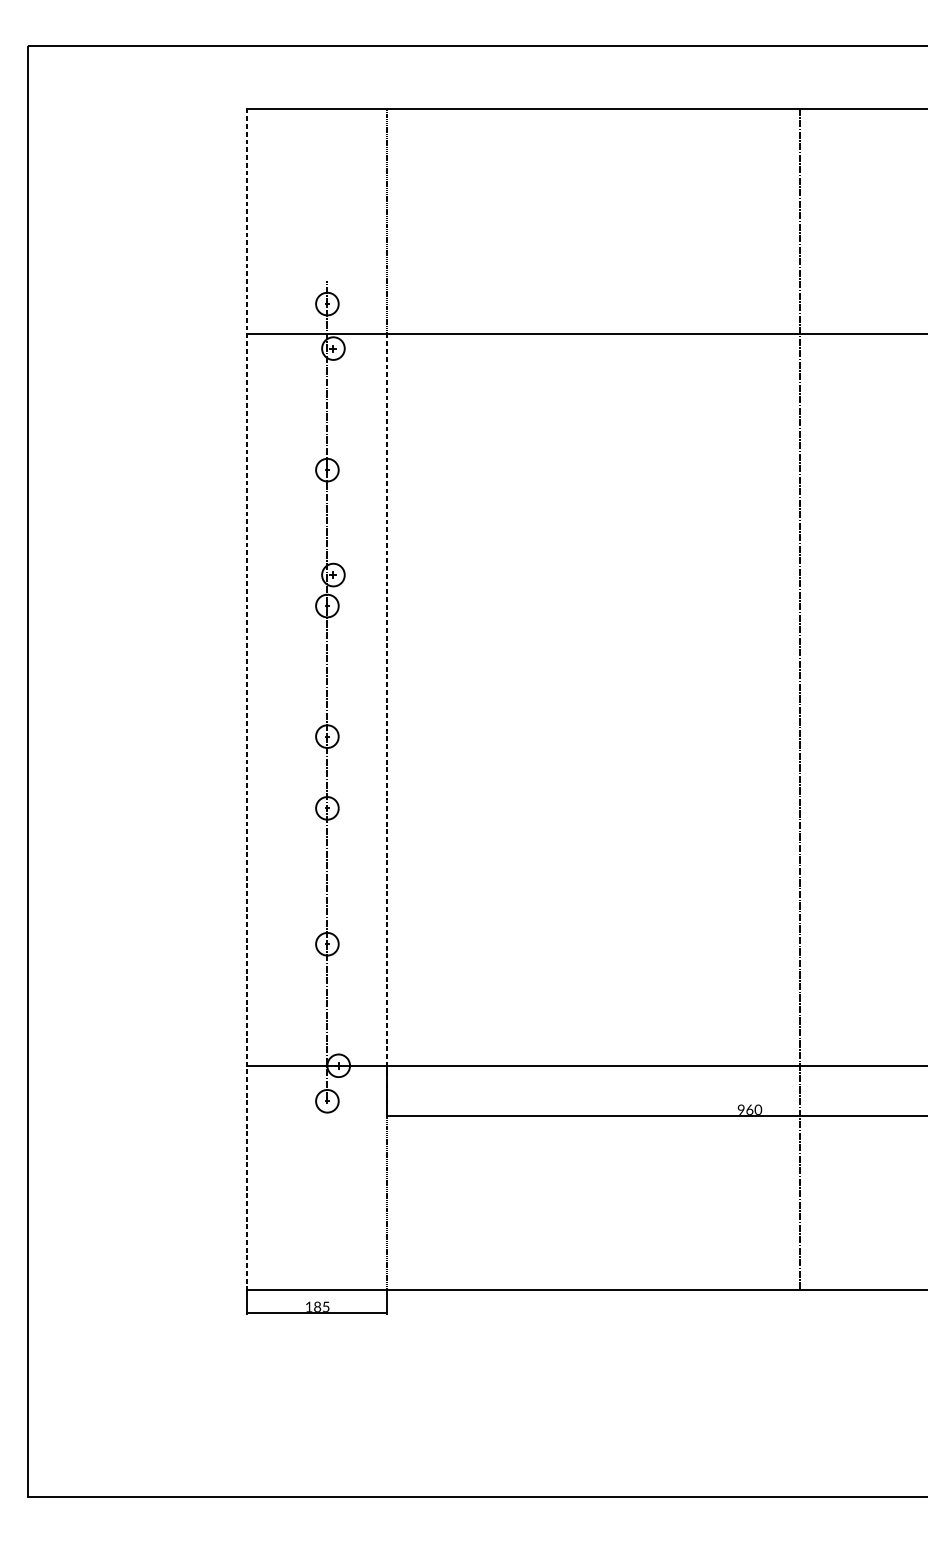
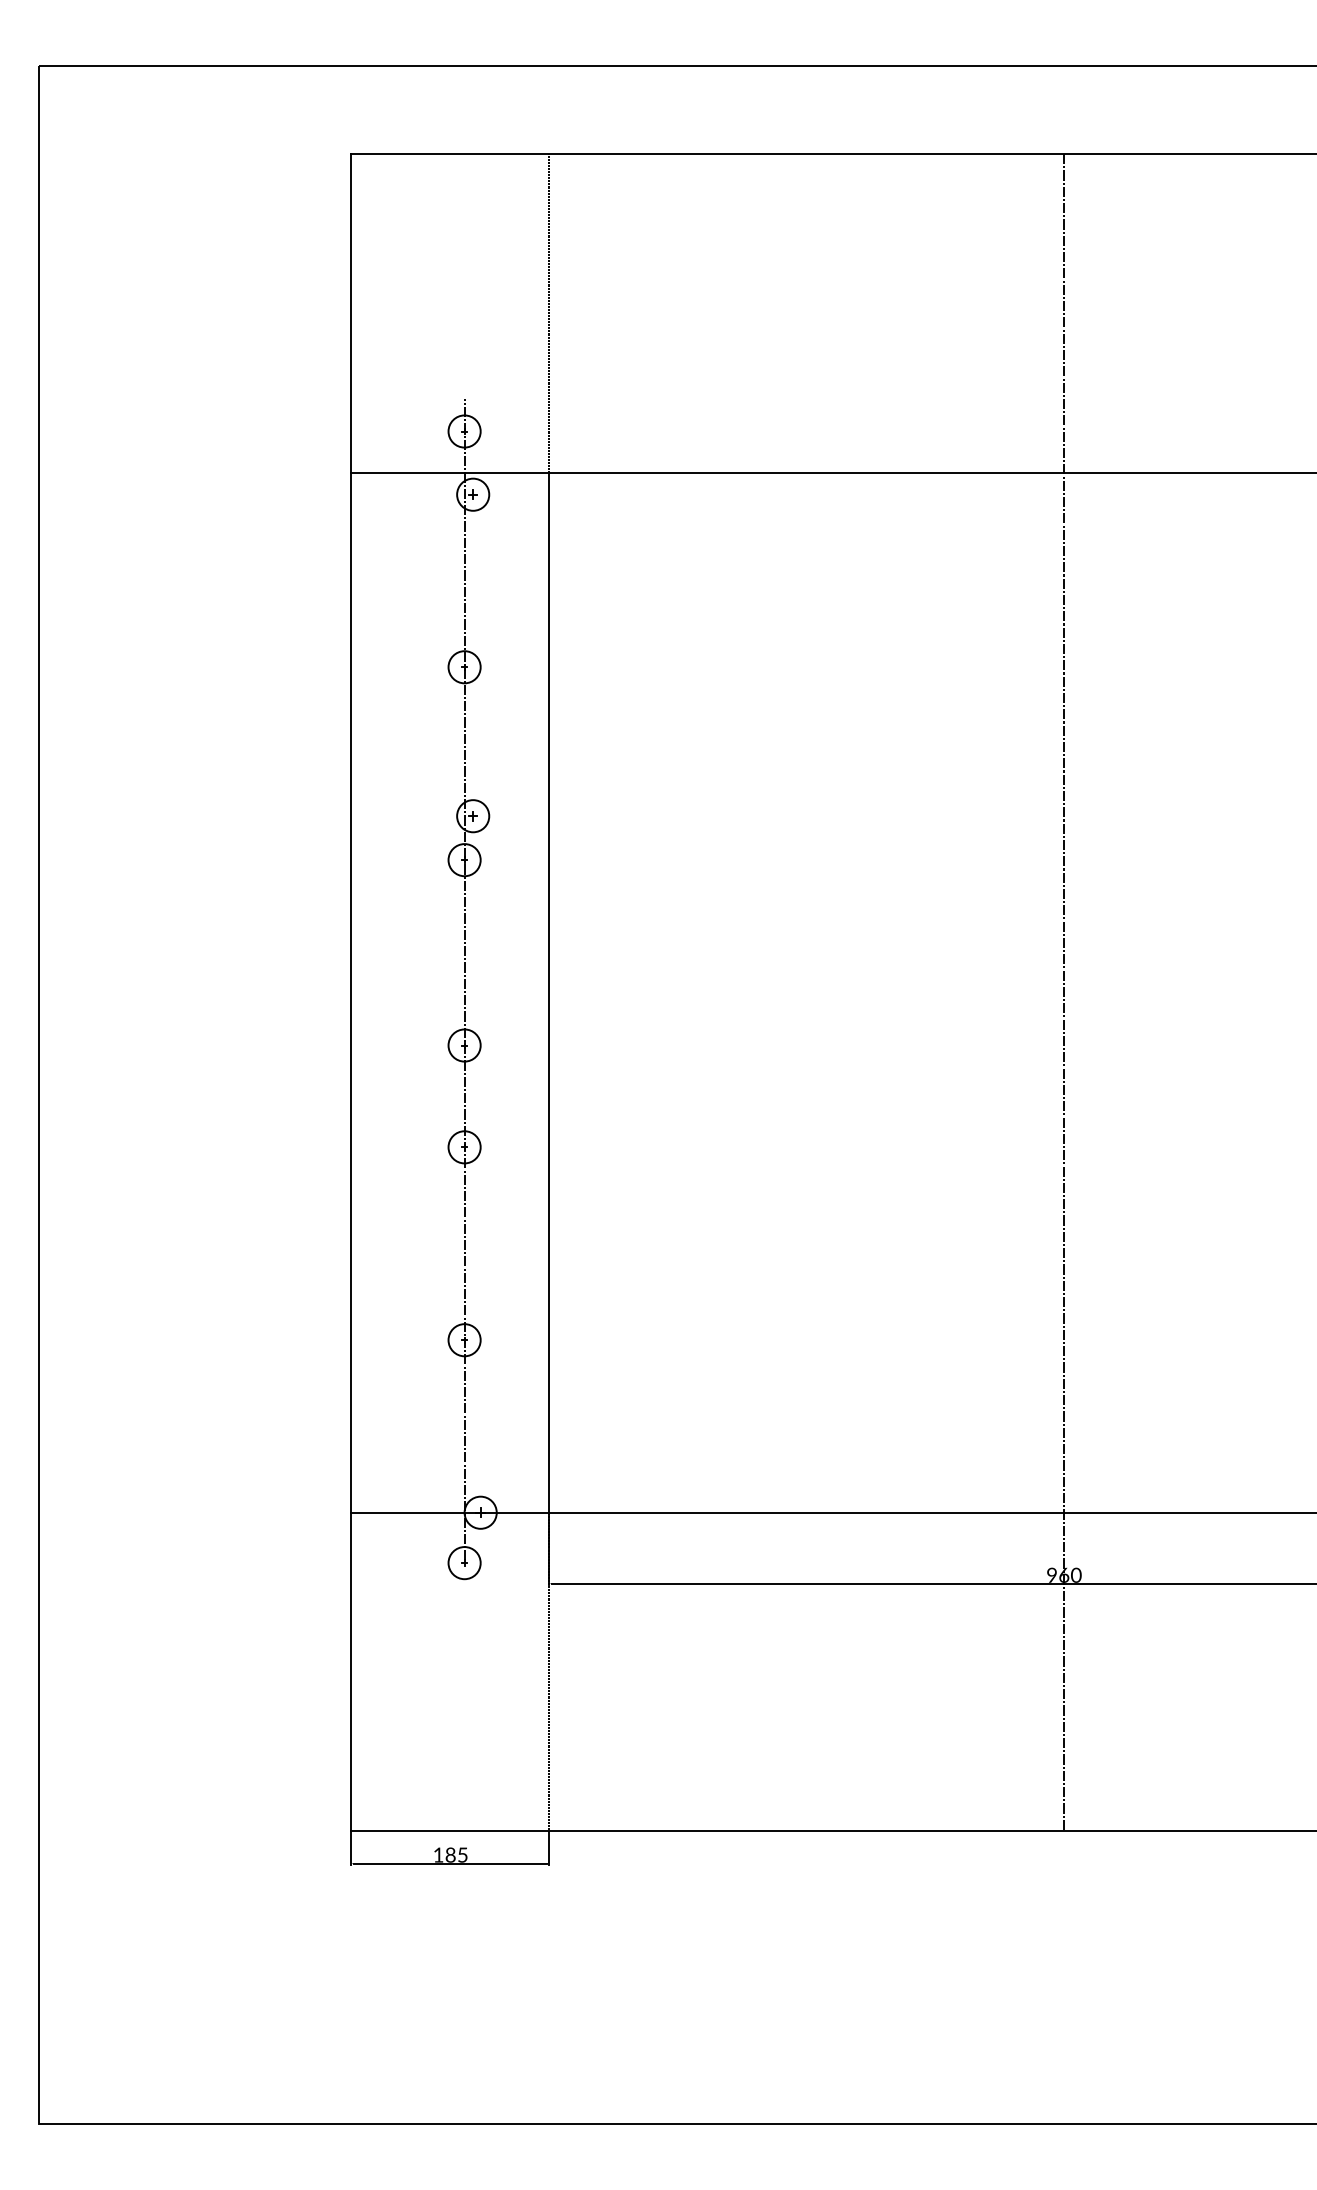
line: (247, 699) -> (351, 992), dashed -> solid
line: (387, 699) -> (549, 993), dashed -> solid
line: (800, 699) -> (1063, 992), moved

